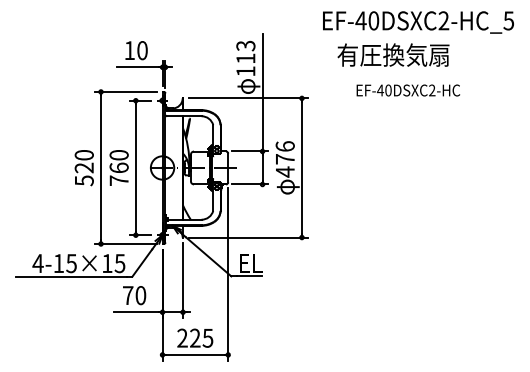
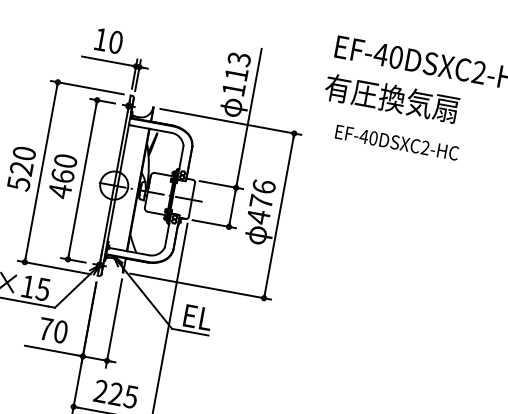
text: (393, 54) -> (392, 97), moved
text: (408, 90) -> (397, 142), moved
text: (118, 180) -> (59, 190), 760 -> 460

